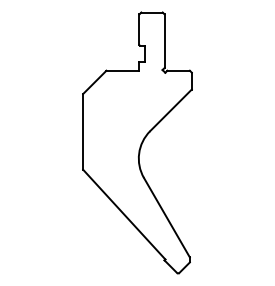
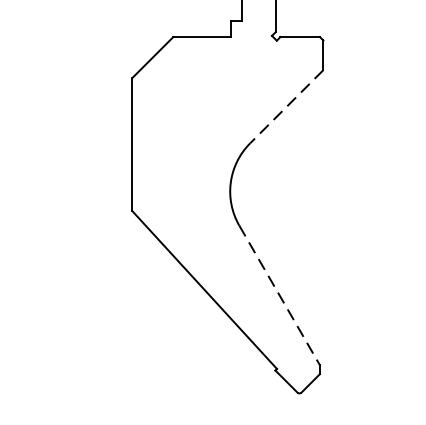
line: (170, 110) -> (285, 106), solid -> dashed
line: (166, 217) -> (278, 295), solid -> dashed

